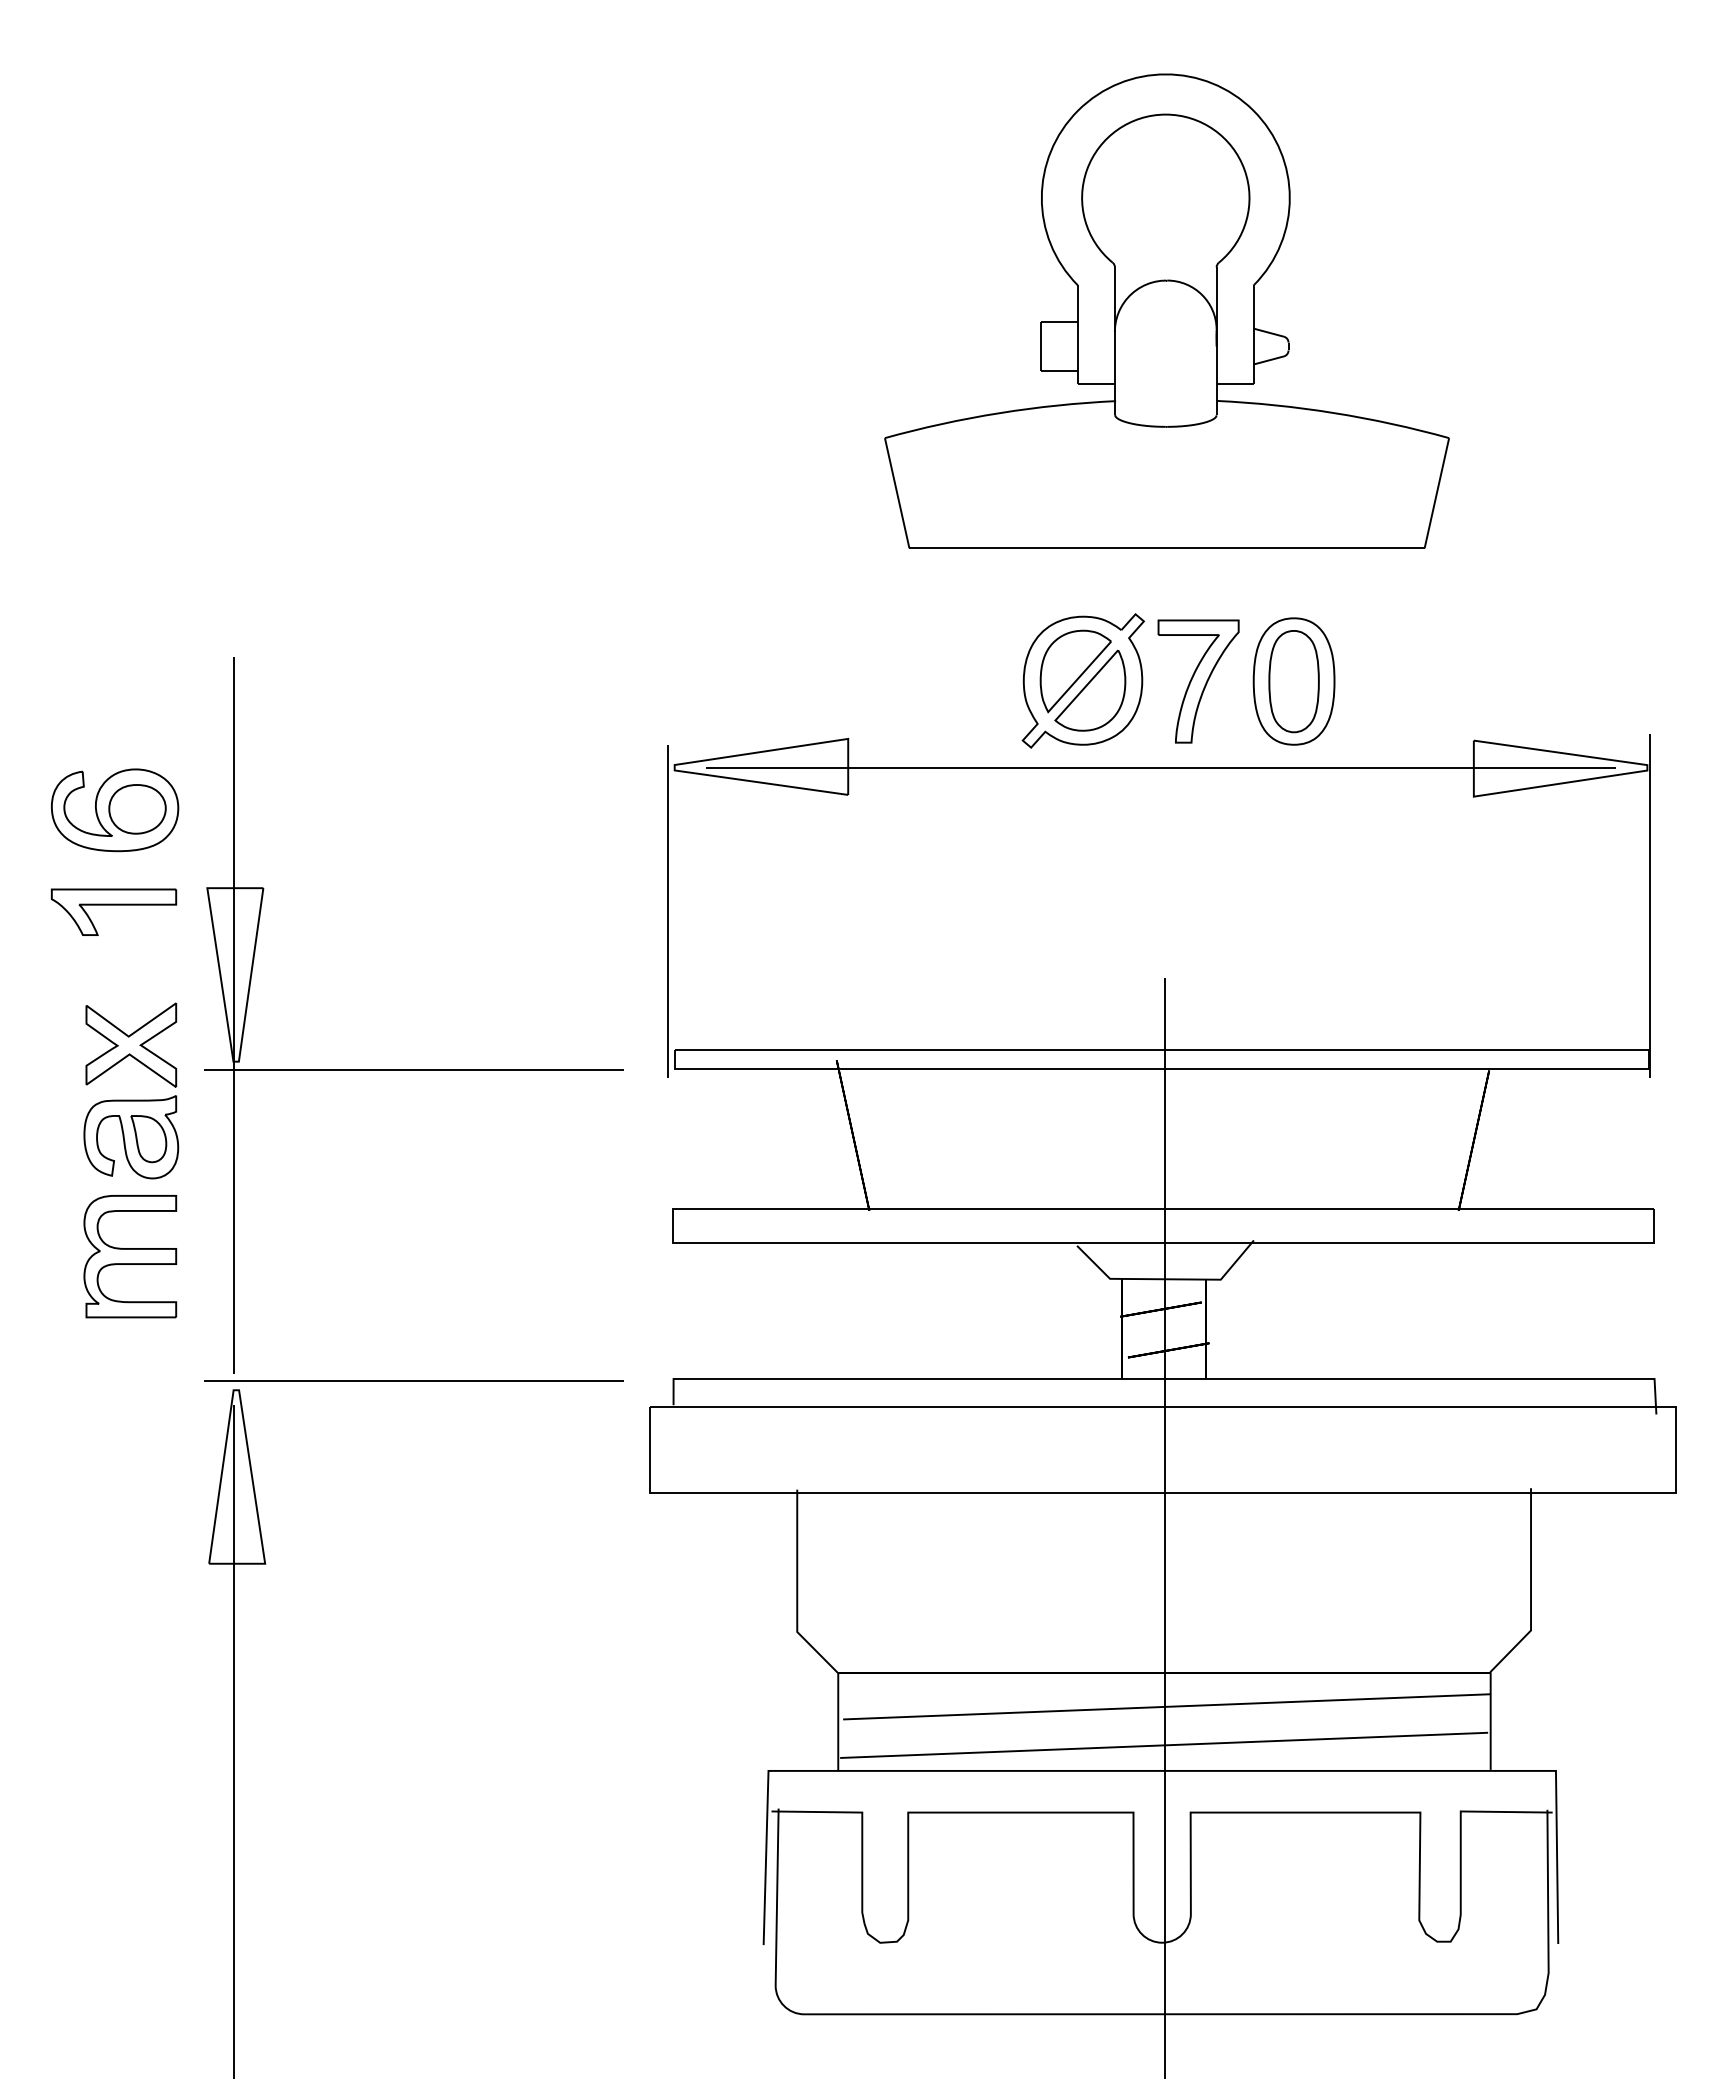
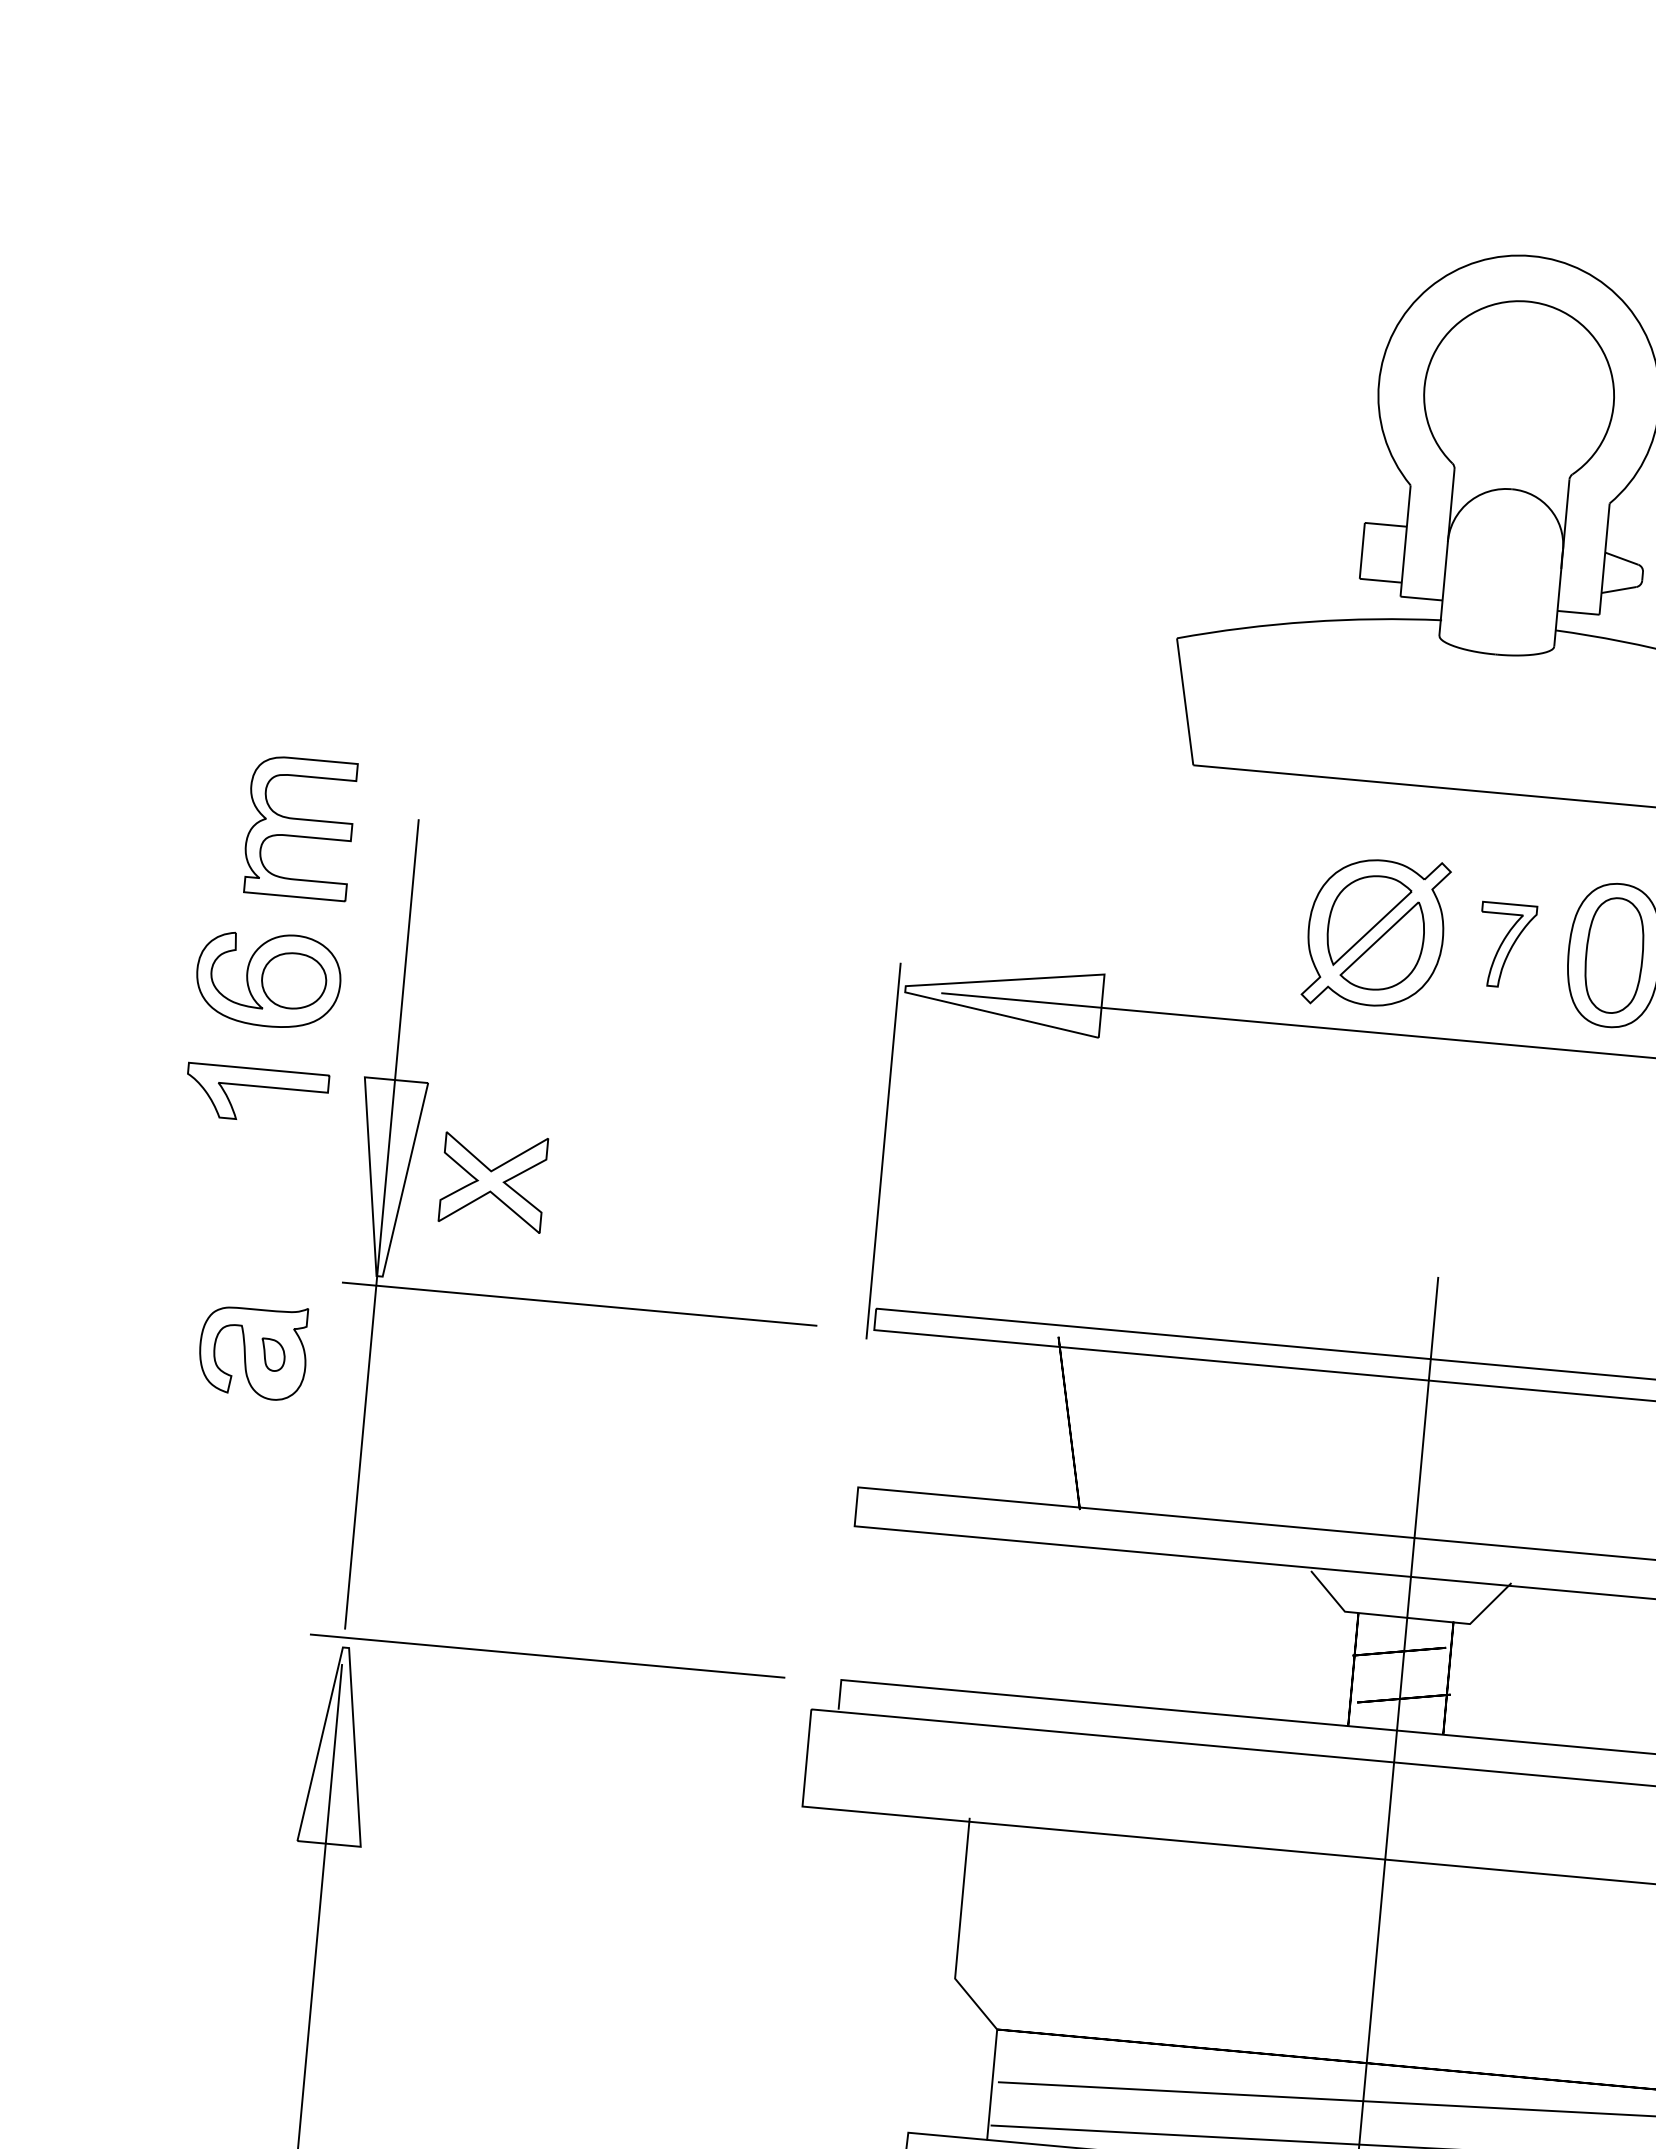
part: (1198, 681) -> (1506, 945), size x0.6
part: (131, 1044) -> (493, 1180), moved
part: (148, 1139) -> (272, 1355), size x0.6
part: (130, 1256) -> (299, 827), moved

